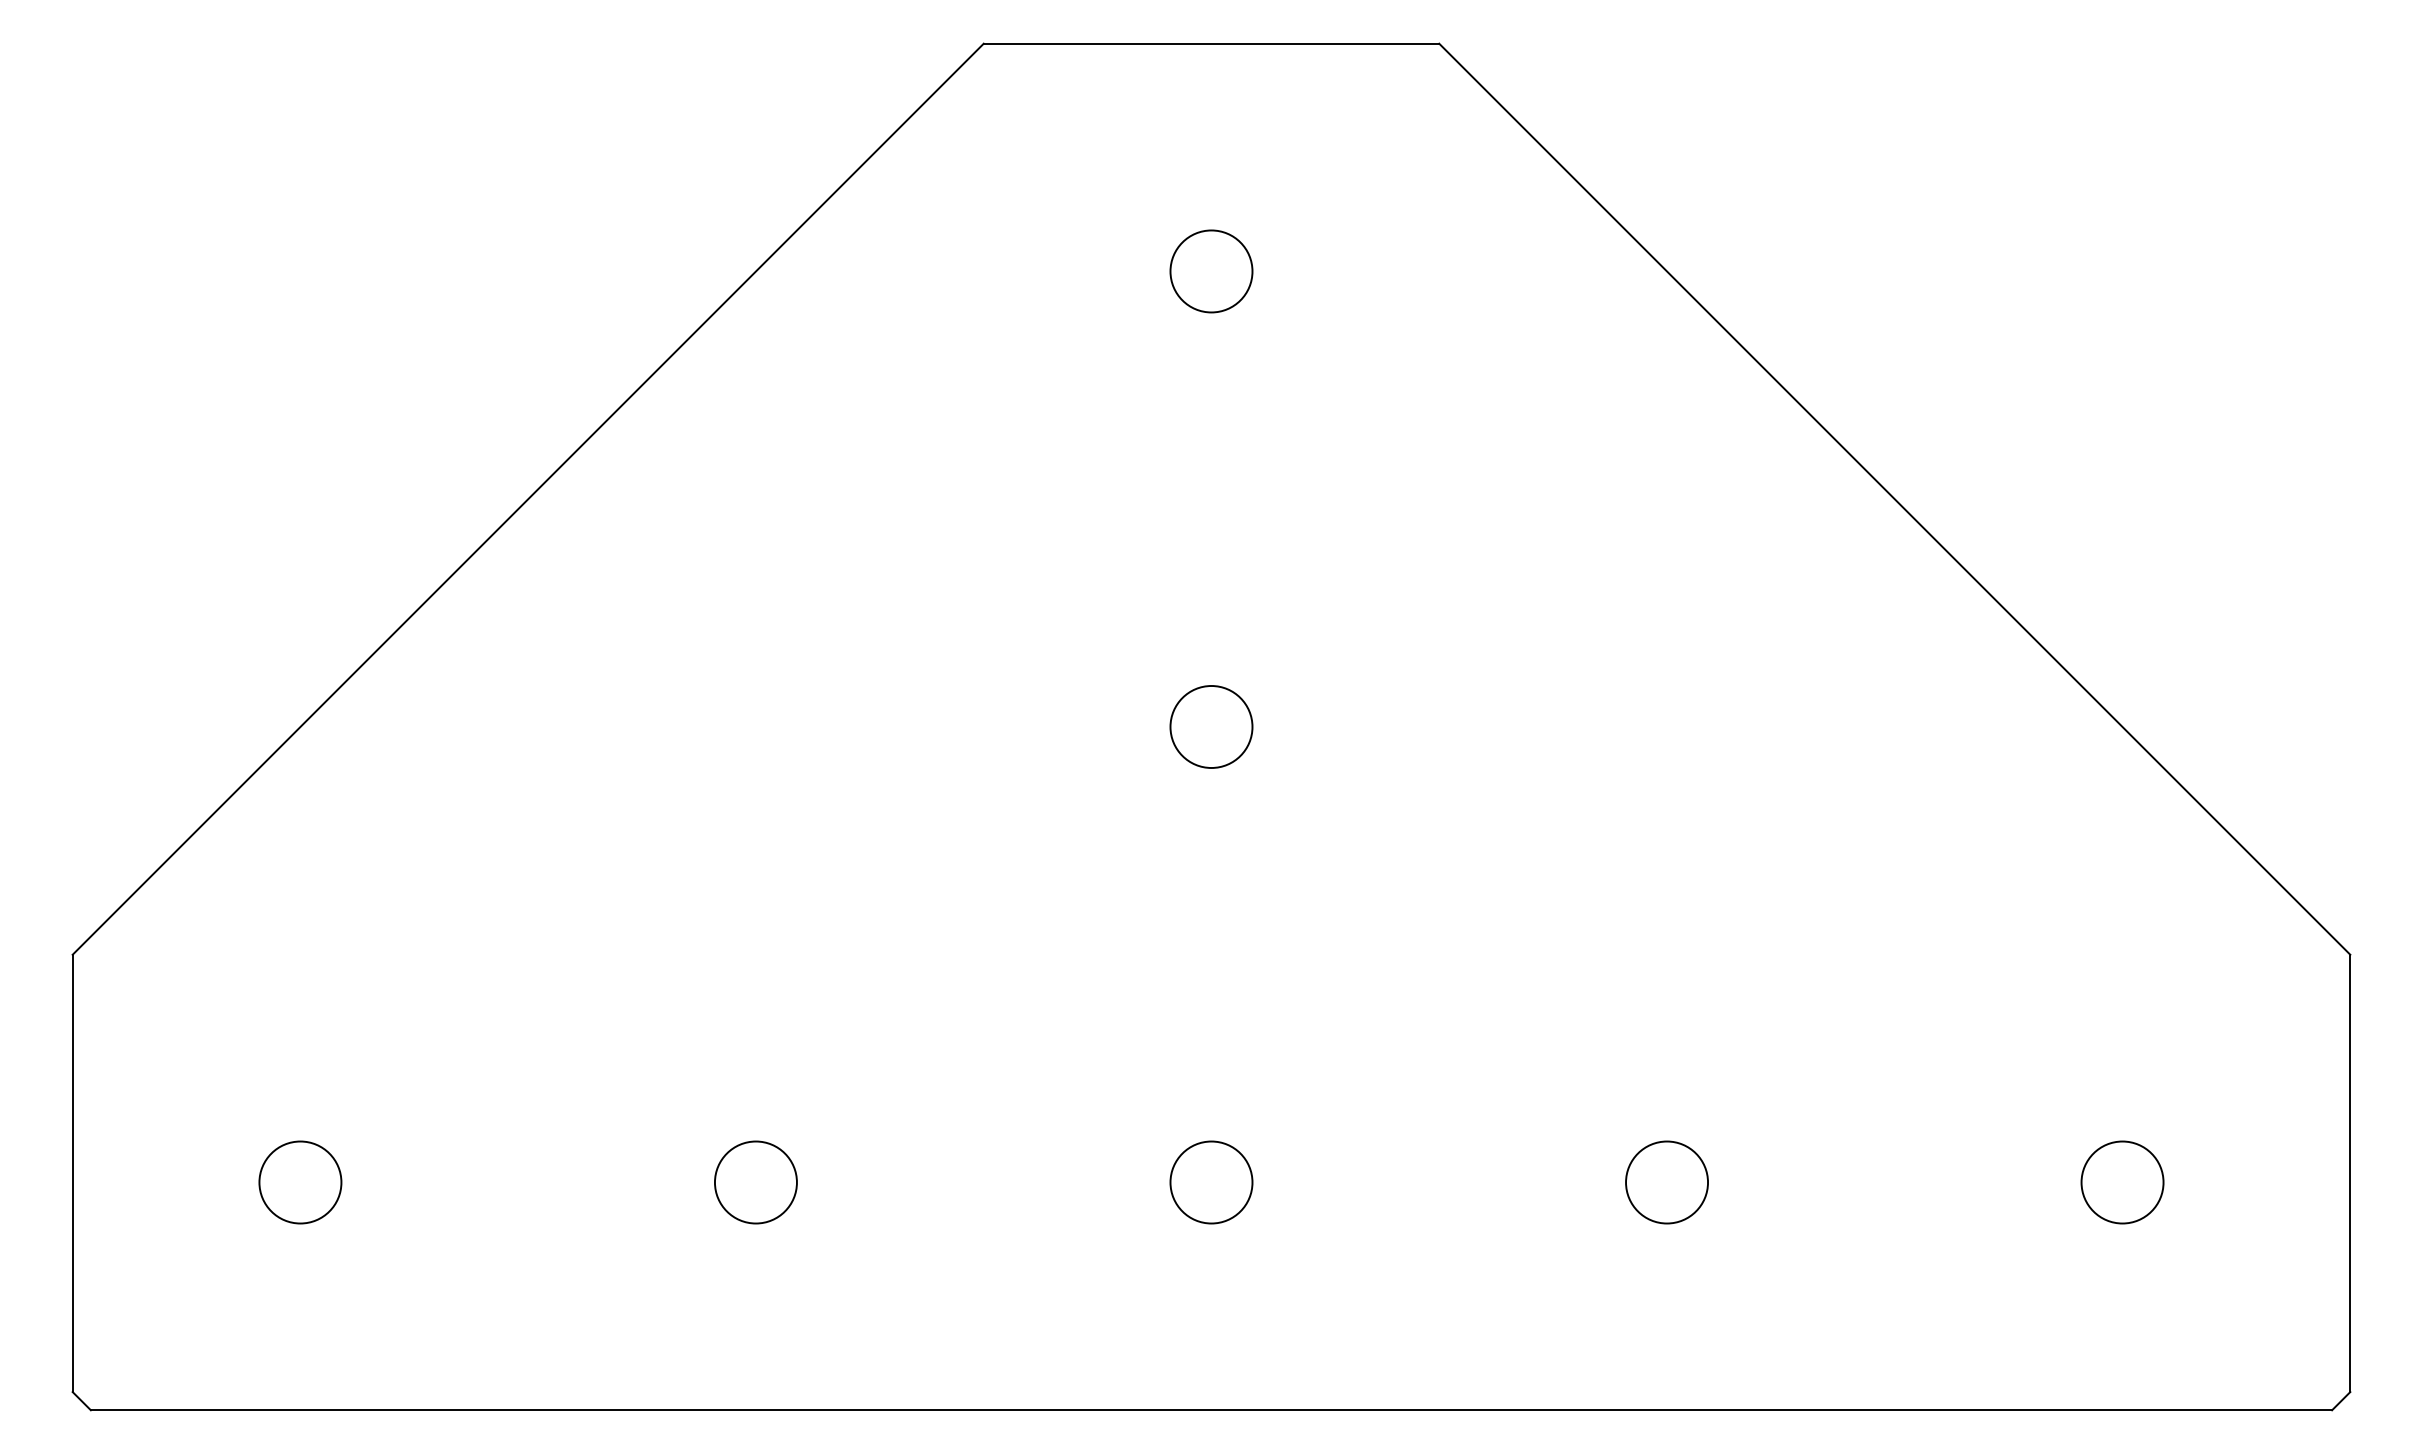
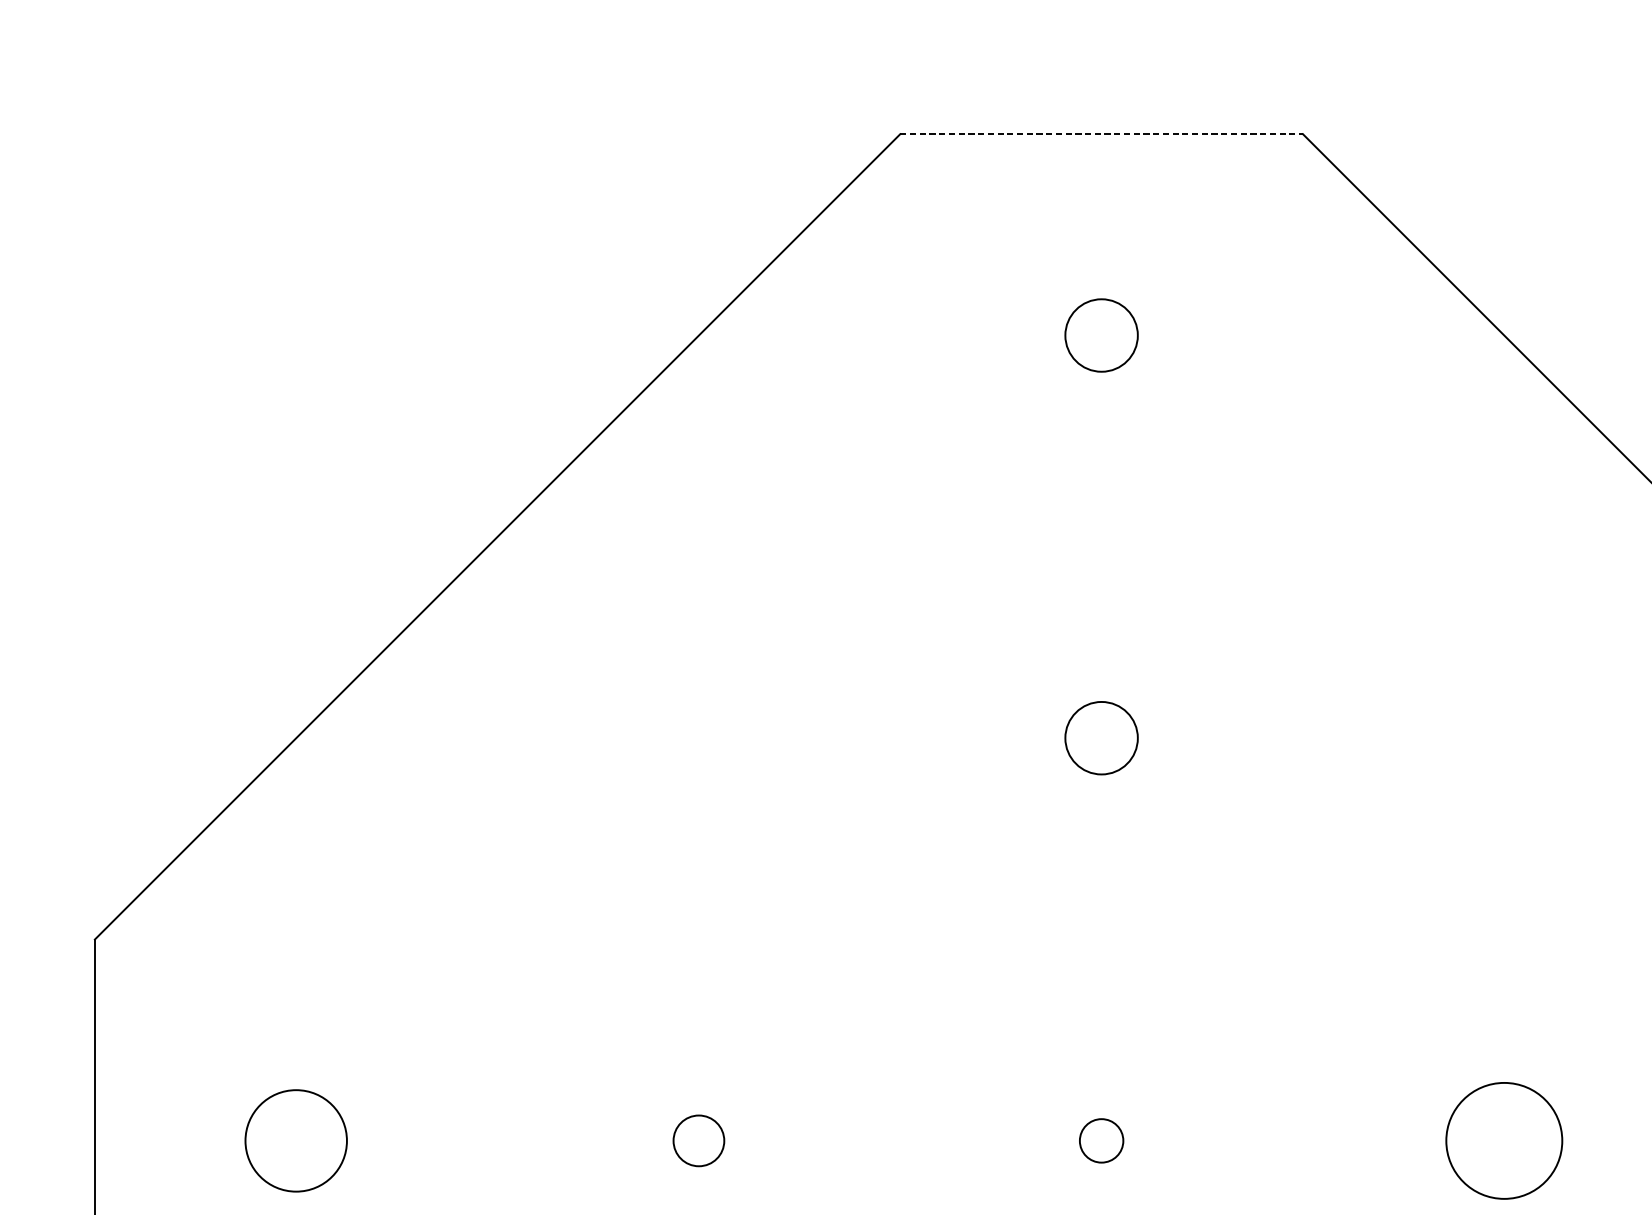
line: (1211, 43) -> (1101, 134), solid -> dashed
circle: (300, 1182) -> (296, 1140), size x1.4
circle: (755, 1182) -> (698, 1140), size x0.7
circle: (1211, 1182) -> (1101, 1140), size x0.6
circle: (1666, 1182) -> (1503, 1140), size x1.6

